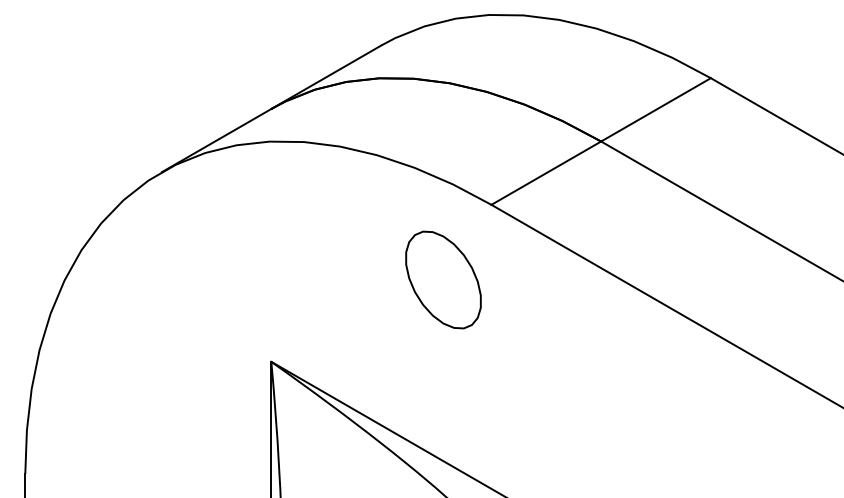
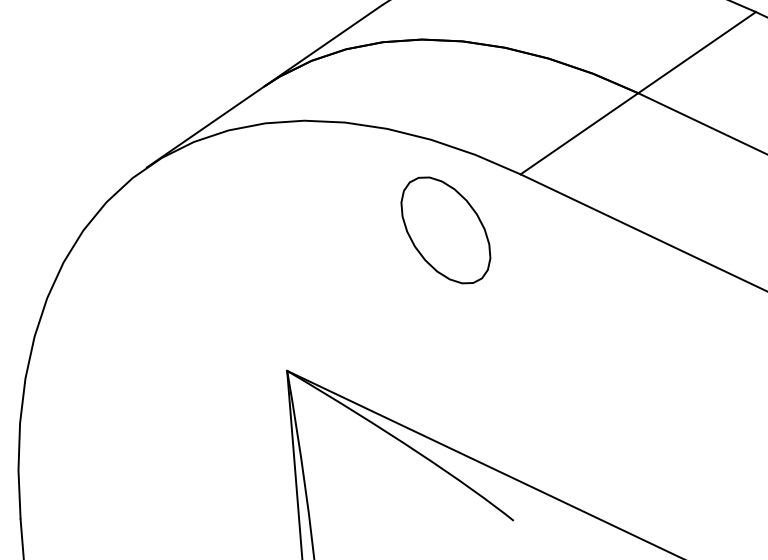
part: (443, 279) -> (445, 229), moved

